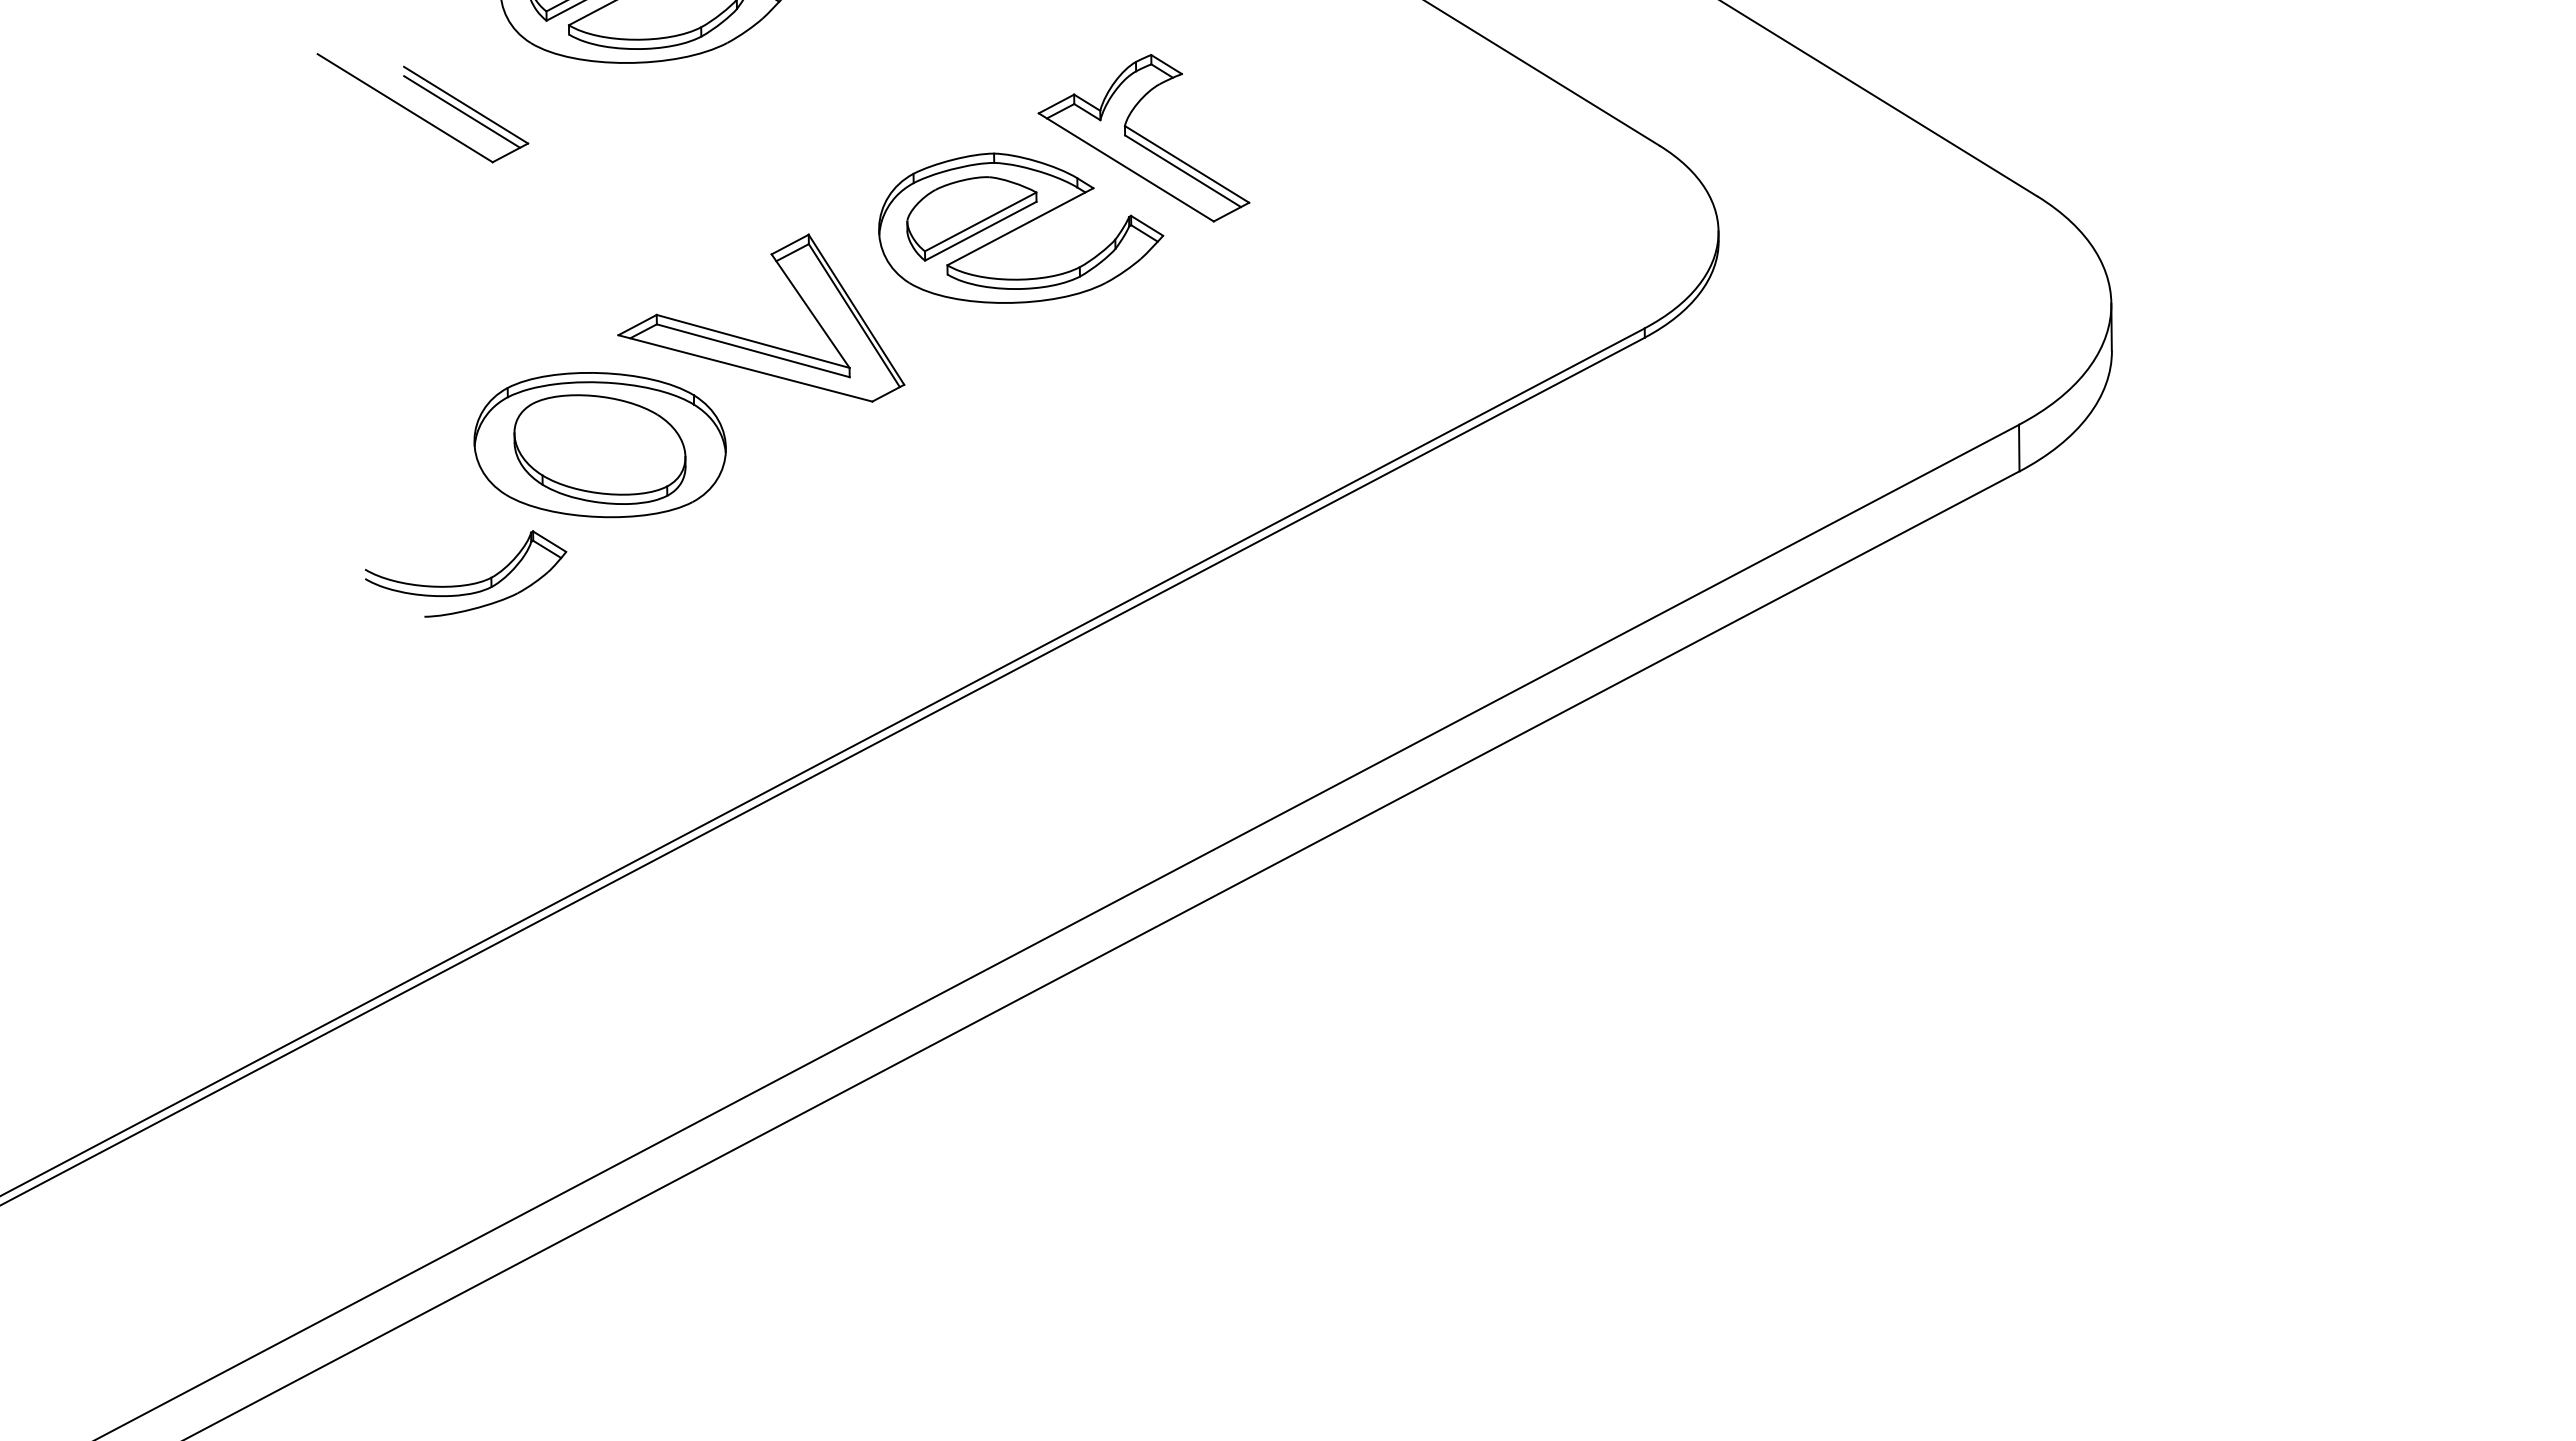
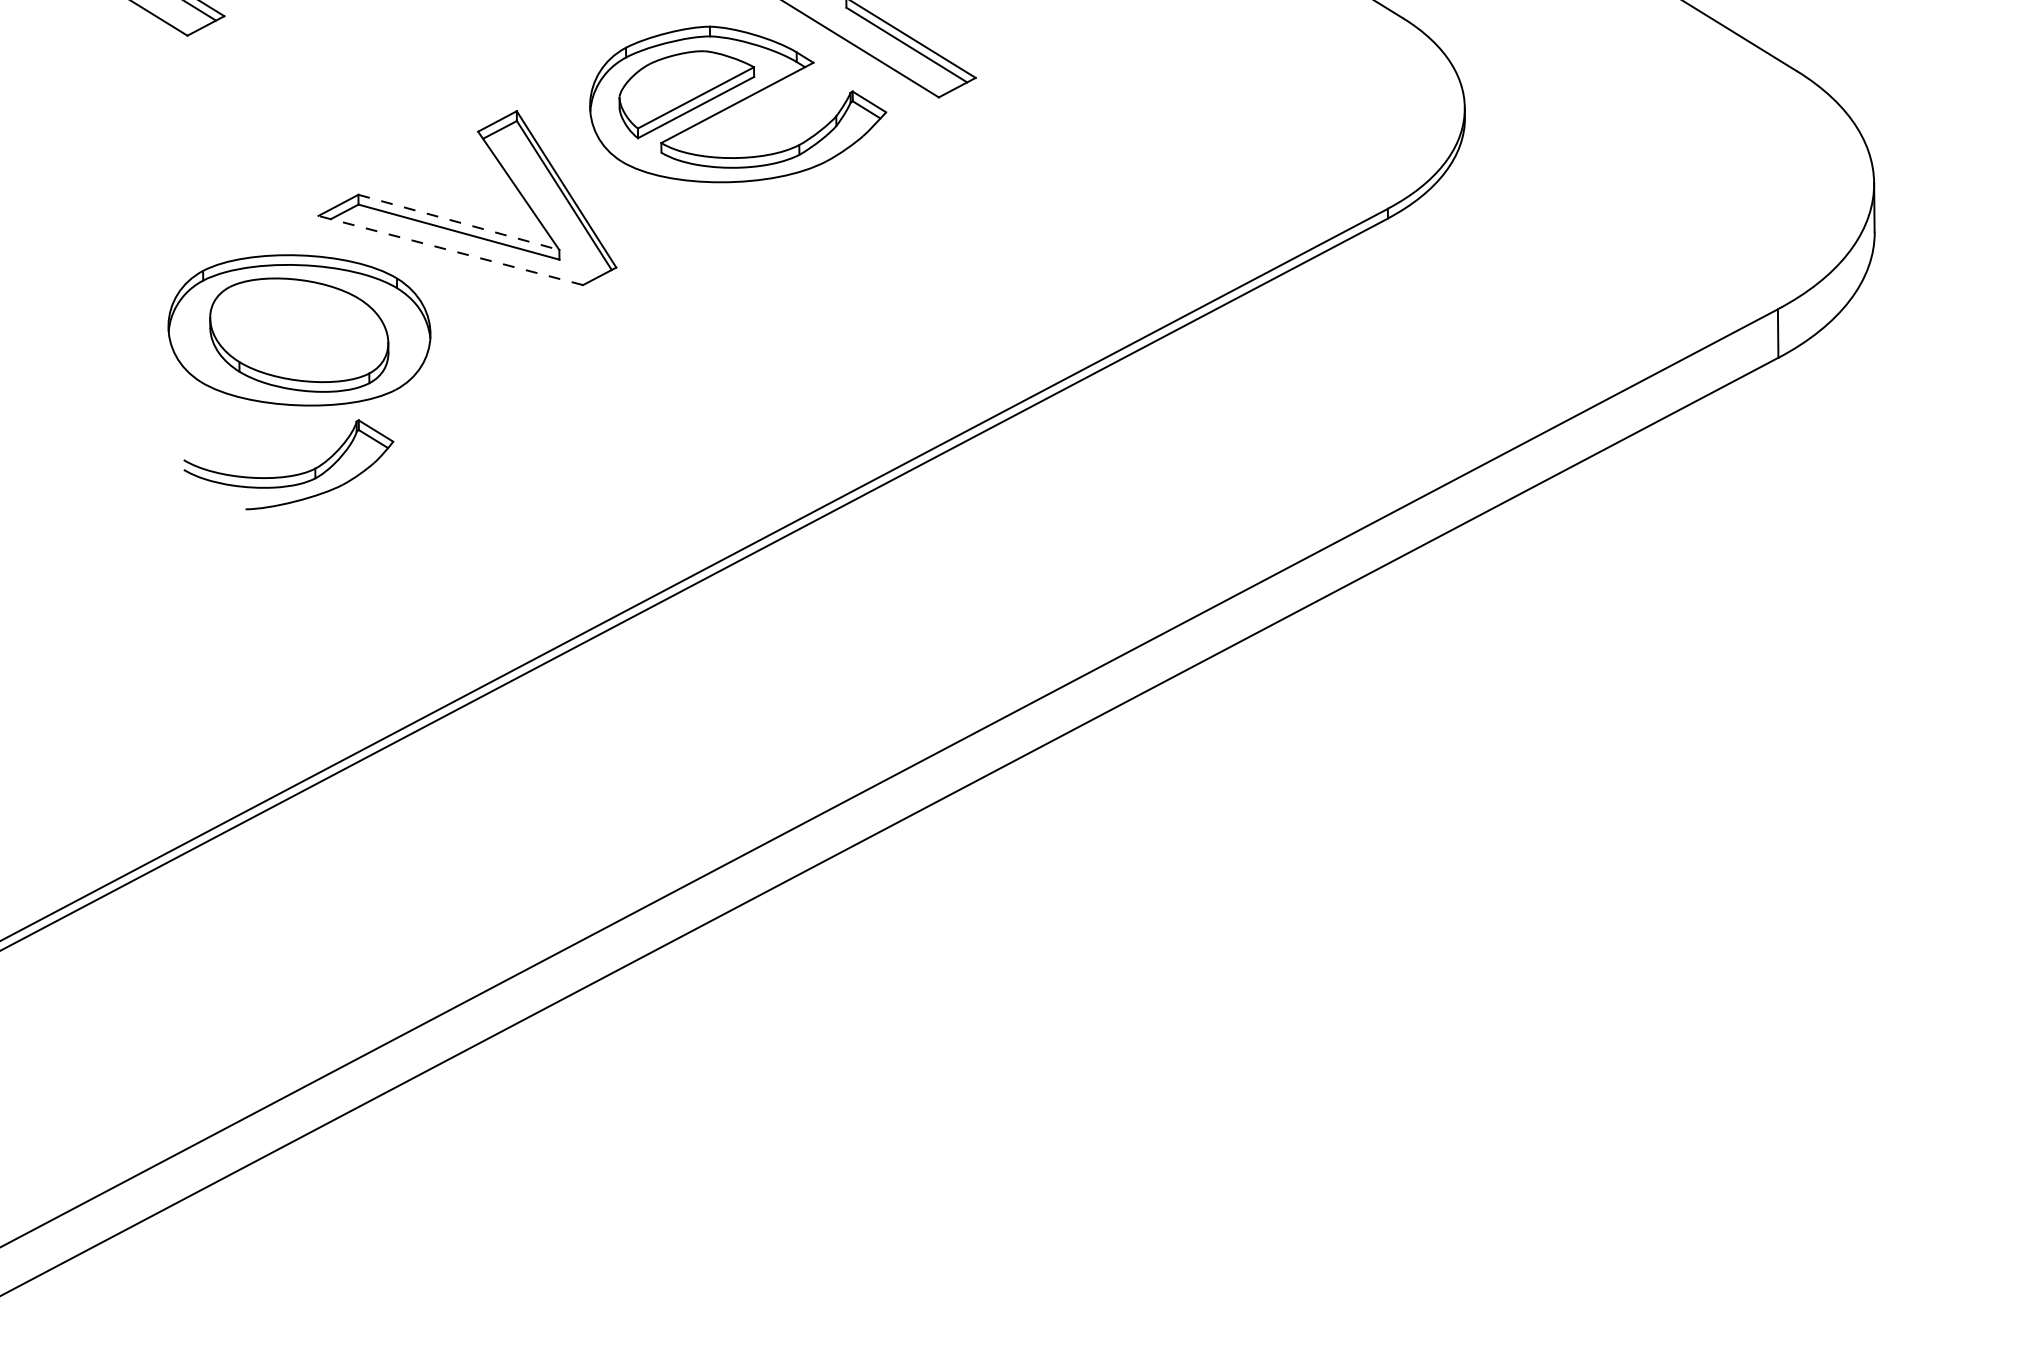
line: (753, 341) -> (459, 222), solid -> dashed
line: (744, 368) -> (449, 250), solid -> dashed
part: (468, 583) -> (291, 474), moved

